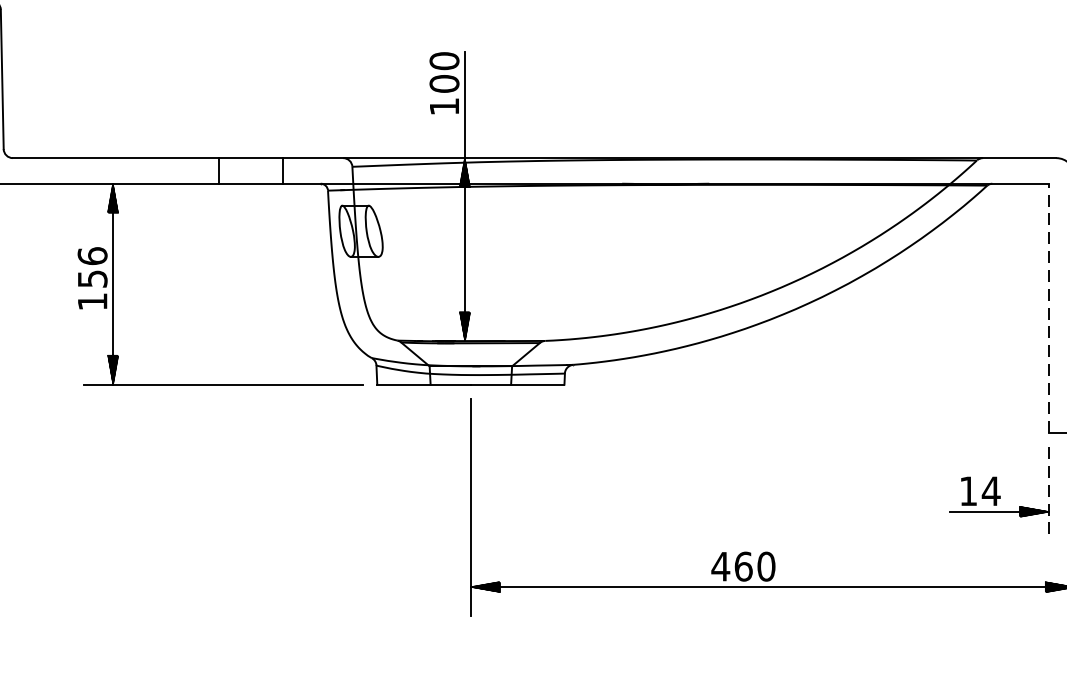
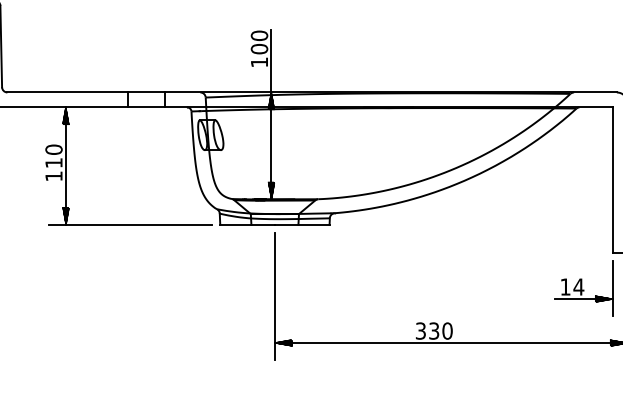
text: (91, 267) -> (53, 156), 156 -> 110
line: (1048, 308) -> (612, 180), dashed -> solid
line: (1048, 495) -> (612, 289), dashed -> solid
text: (732, 565) -> (427, 330), 460 -> 330

